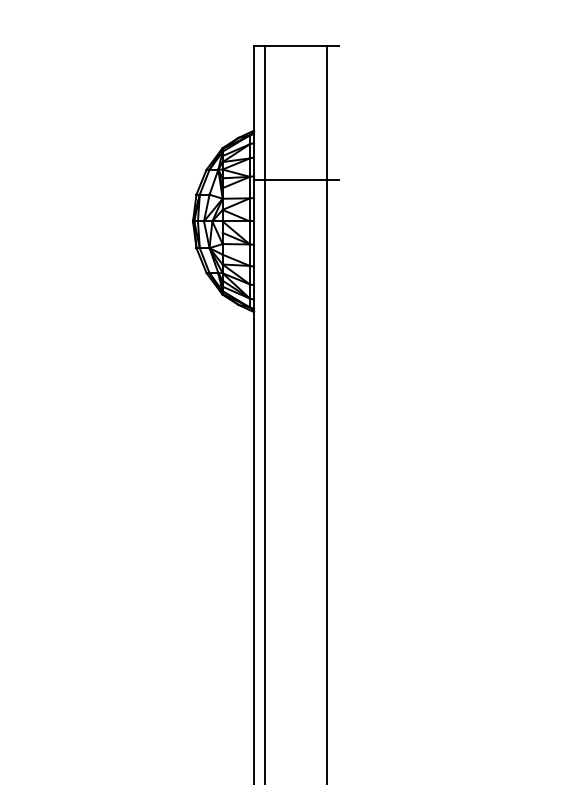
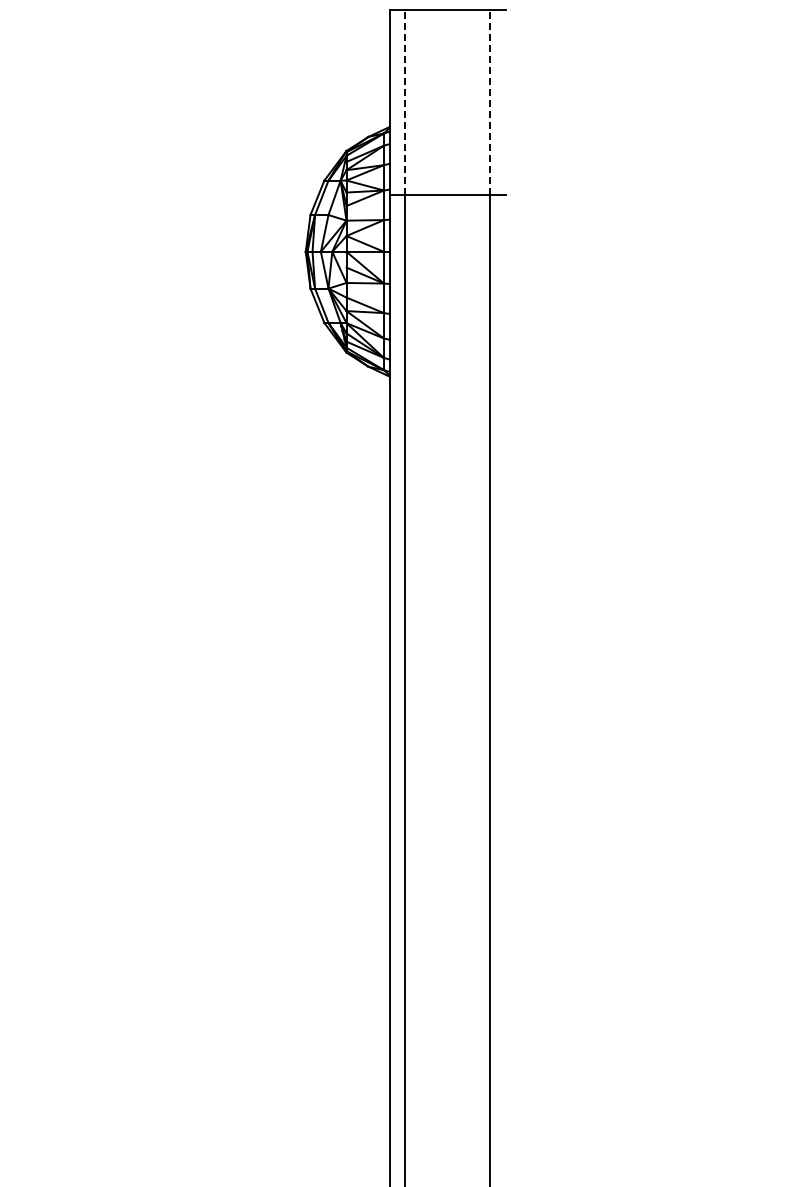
line: (265, 112) -> (405, 102), solid -> dashed
line: (327, 112) -> (490, 102), solid -> dashed

